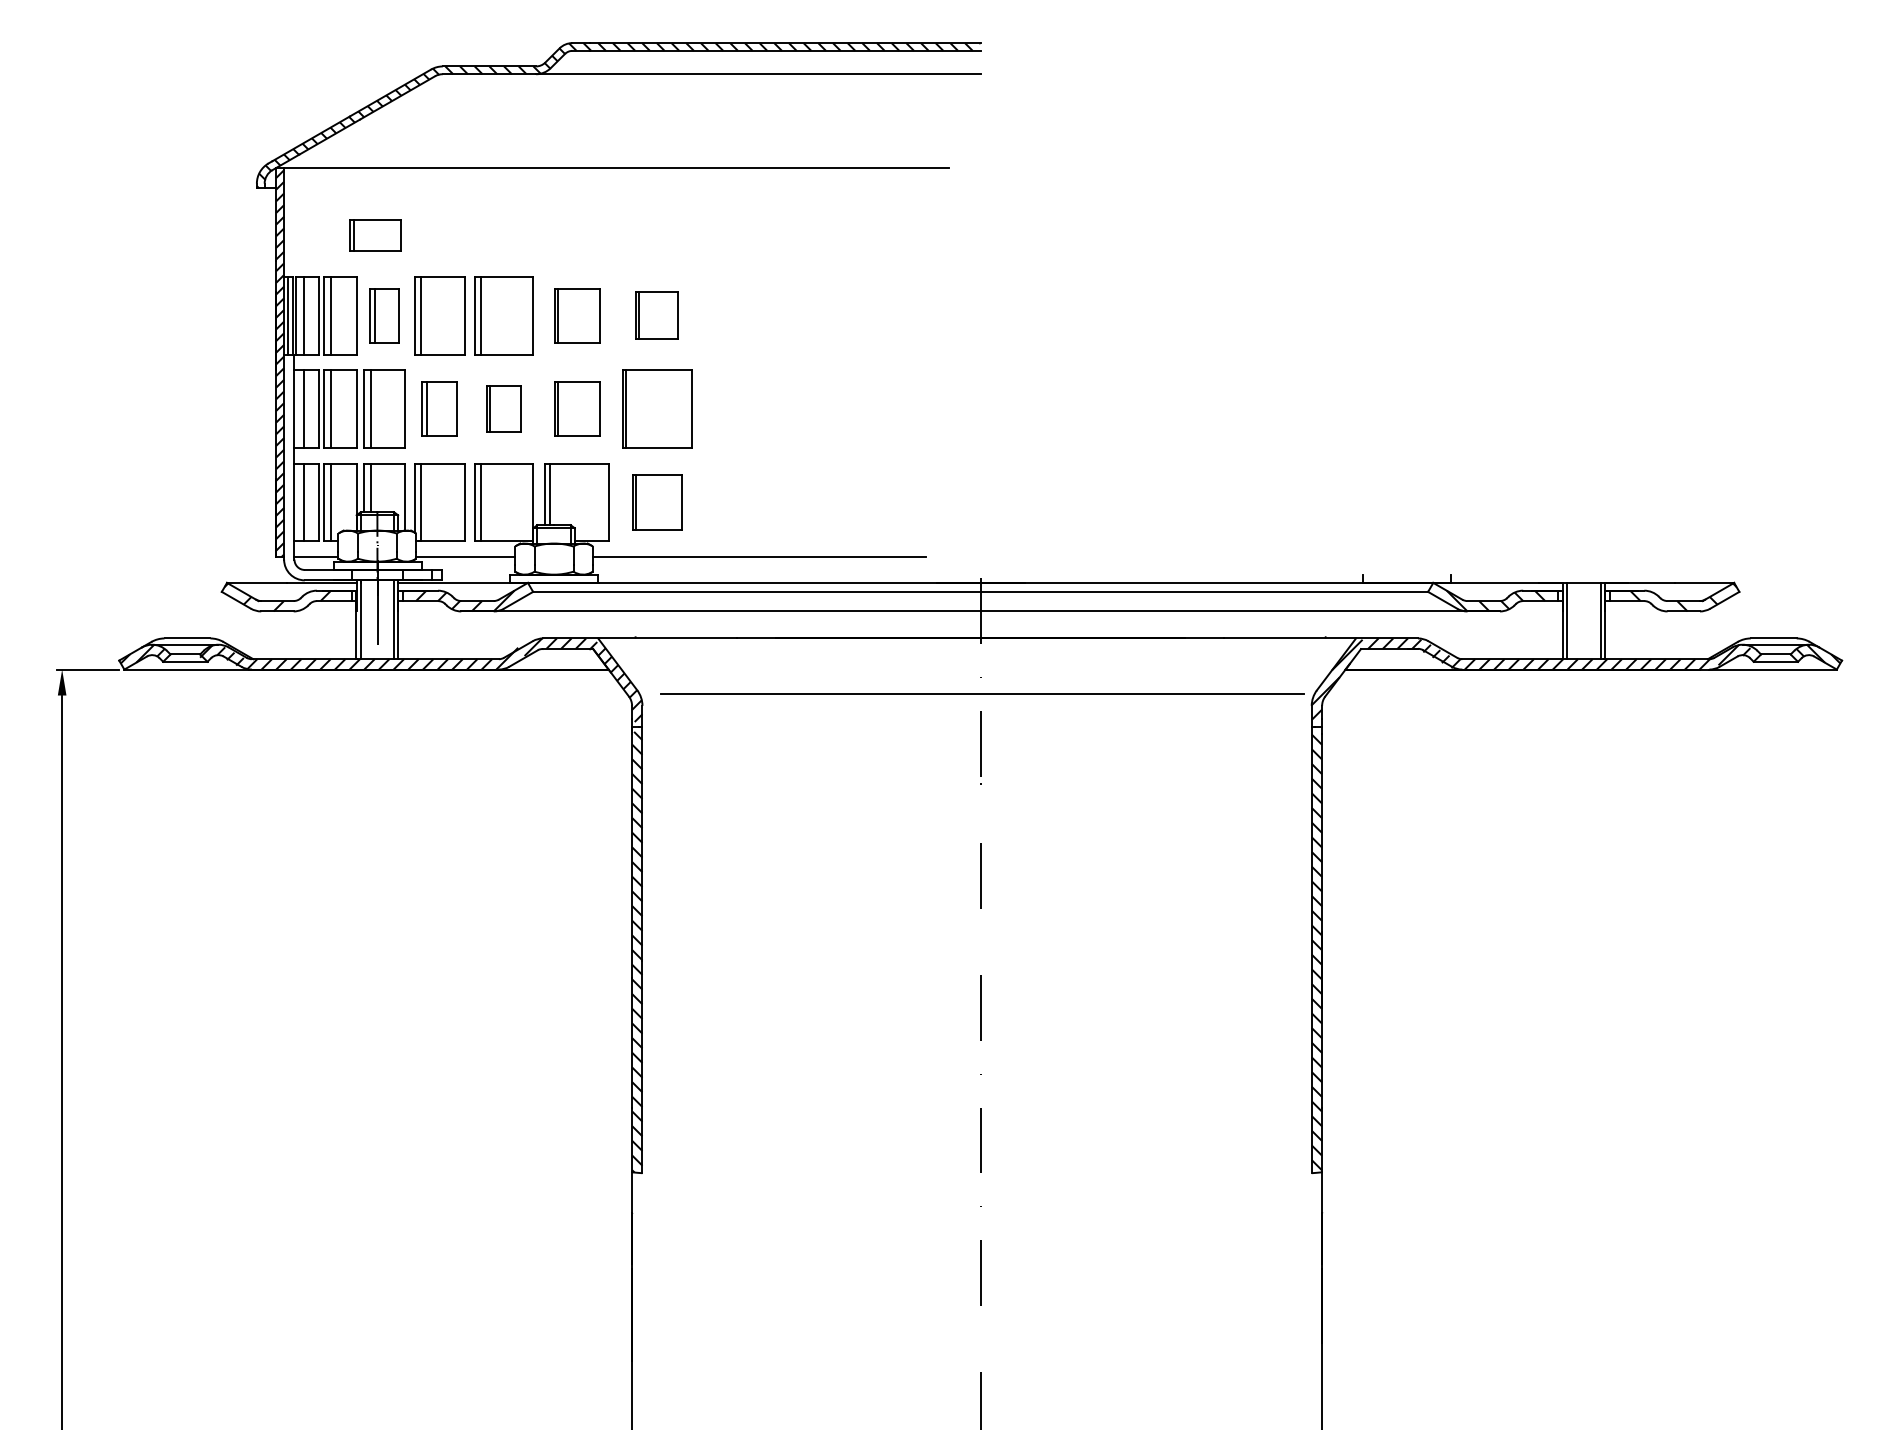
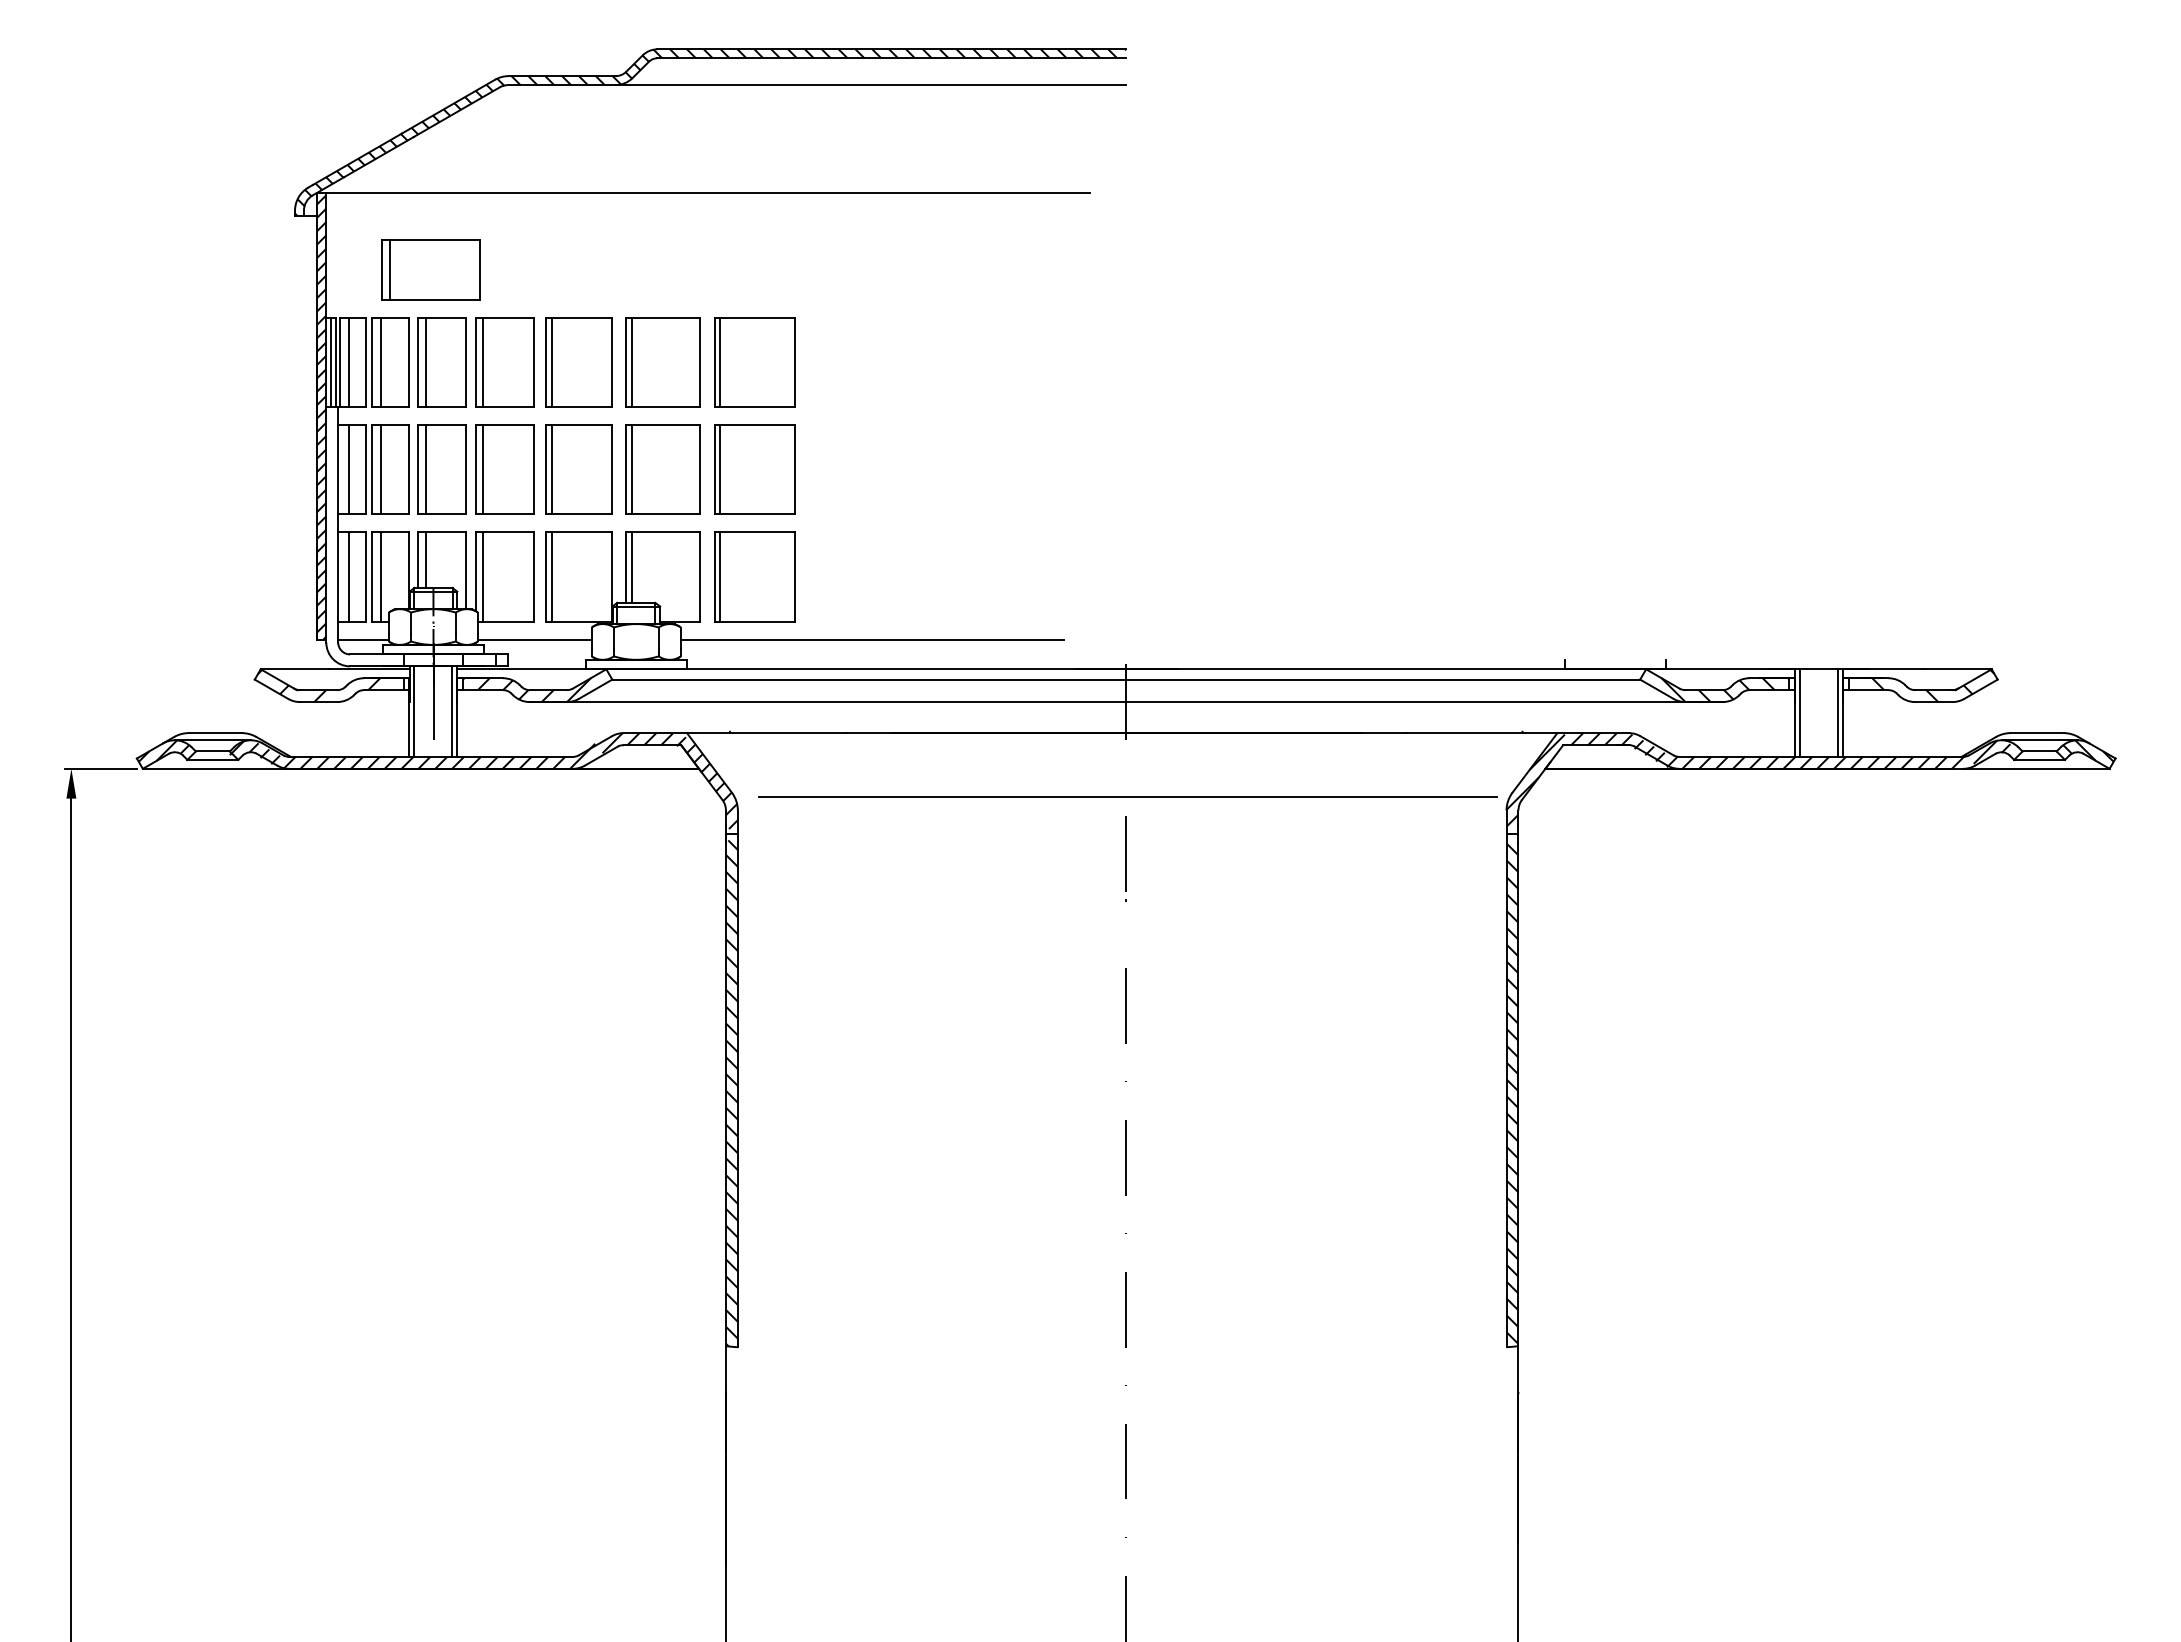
part: (374, 234) -> (430, 269), size x1.67
part: (384, 315) -> (441, 362), size x1.43
part: (576, 315) -> (662, 362), size x1.43
part: (656, 315) -> (754, 362), size x1.67
part: (439, 408) -> (504, 469), size x1.43
part: (503, 408) -> (578, 469), size x1.67
part: (576, 408) -> (662, 469), size x1.43
part: (656, 502) -> (754, 576), size x1.43

